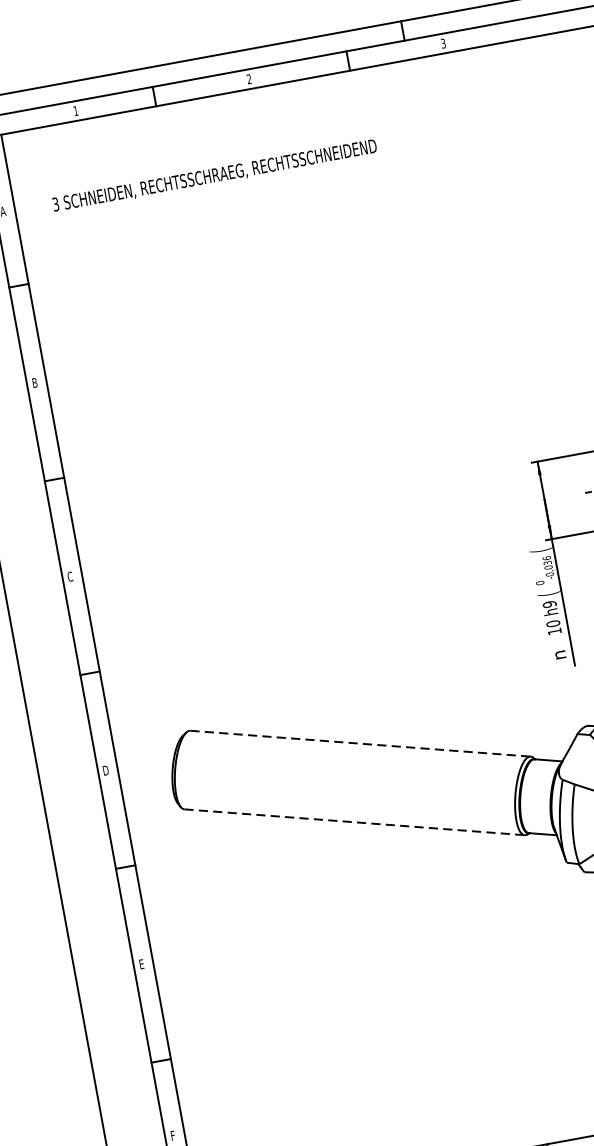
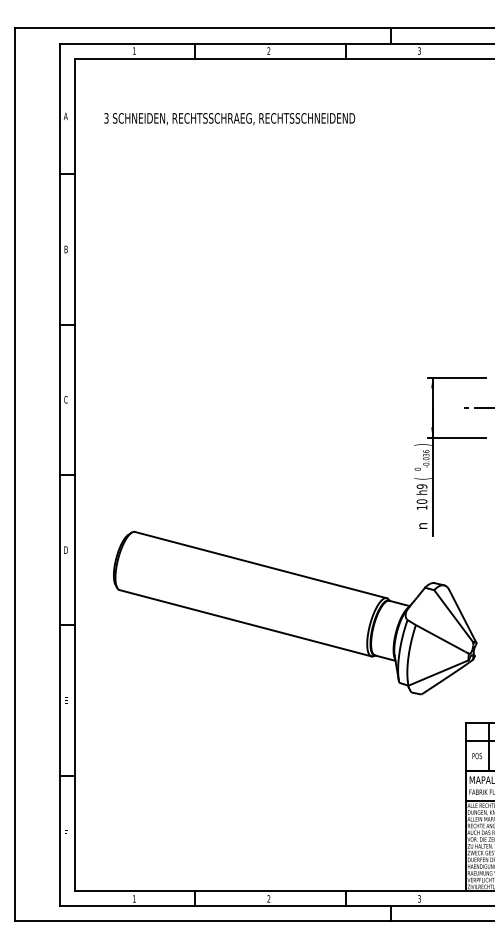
text: (540, 550) -> (422, 444), ( -> )
line: (361, 744) -> (261, 565), dashed -> solid
line: (355, 822) -> (246, 623), dashed -> solid

